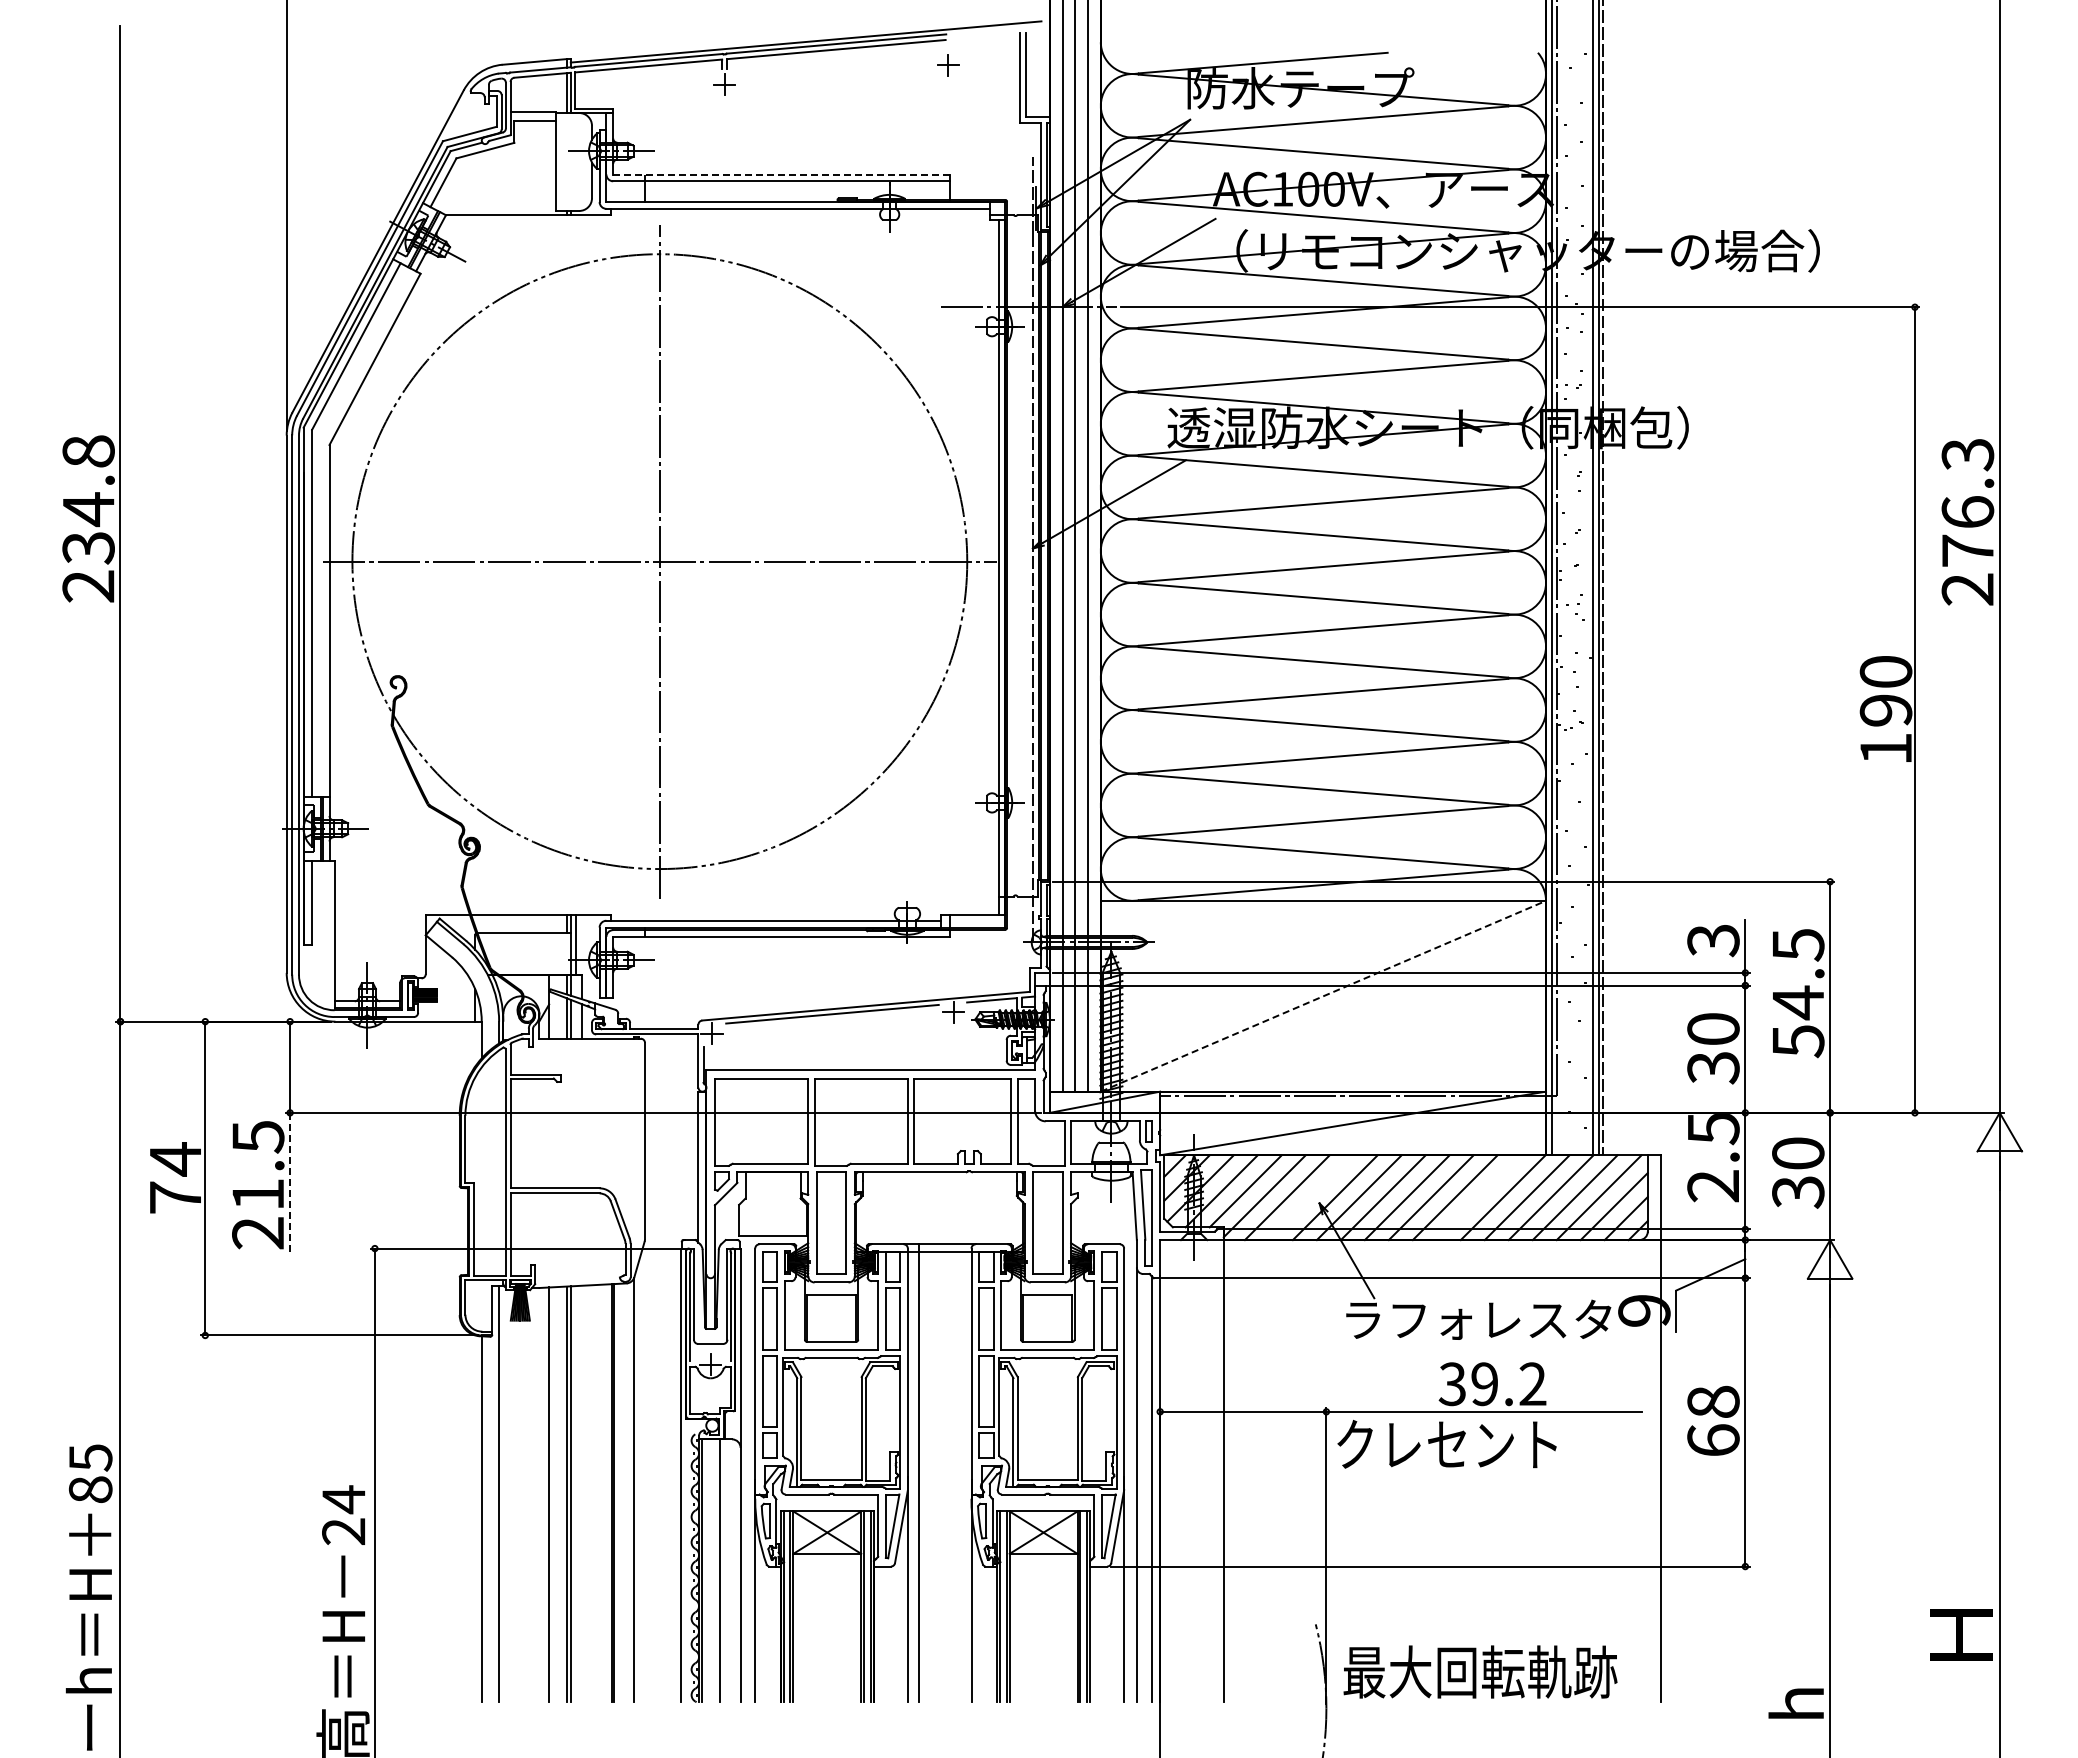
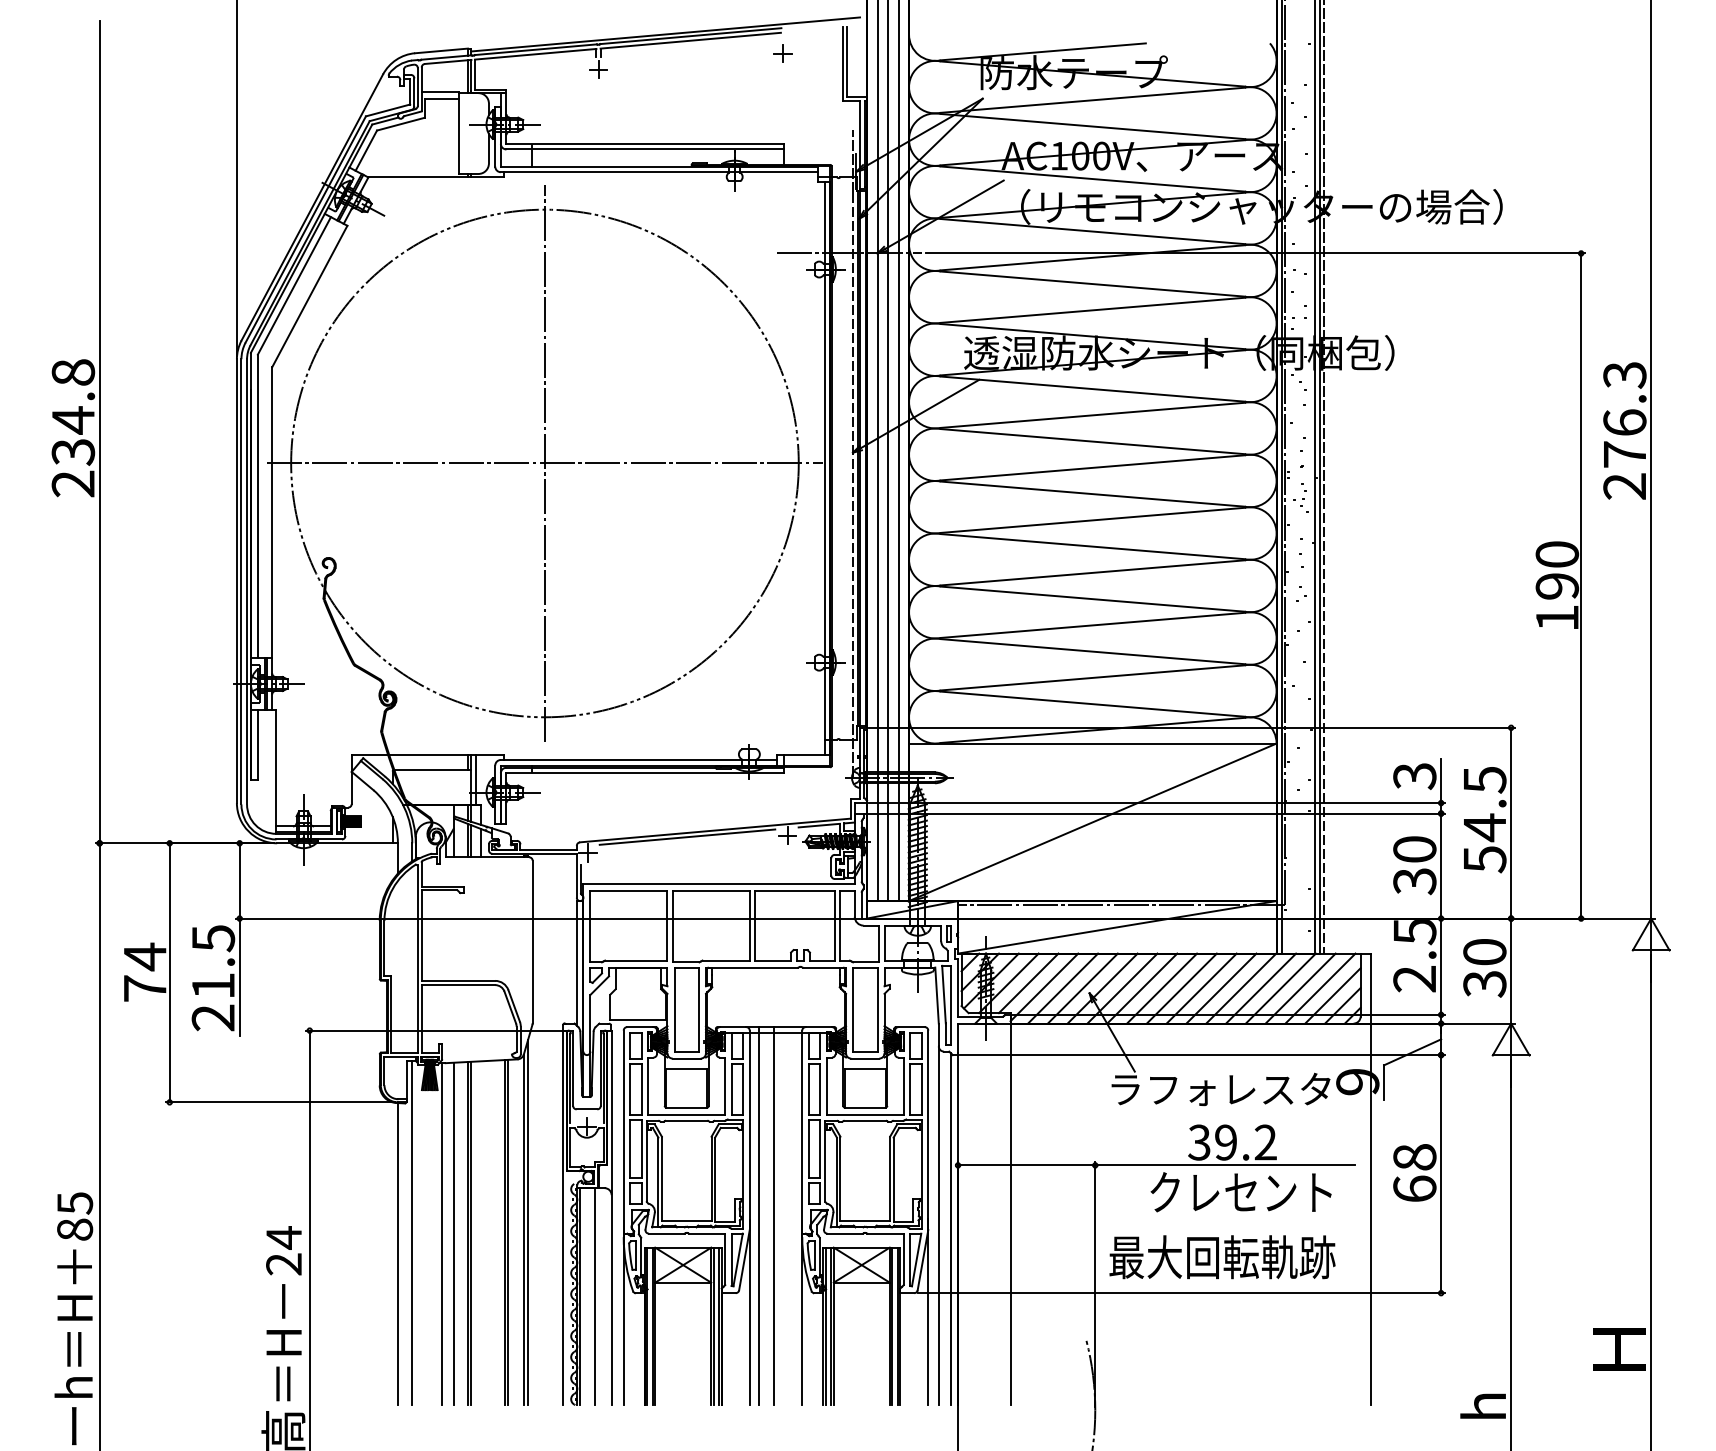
line: (782, 174) -> (646, 143), dashed -> solid
line: (1323, 996) -> (1092, 822), dashed -> solid
line: (290, 1184) -> (240, 977), dashed -> solid
line: (1310, 1197) -> (1082, 988), added
line: (1478, 1197) -> (1220, 988), added
text: (1446, 1444) -> (1240, 1192), moved
line: (937, 1473) -> (774, 1216), added
line: (639, 1481) -> (528, 1222), added
line: (534, 1495) -> (441, 1234), added
text: (1480, 1671) -> (1222, 1256), moved

